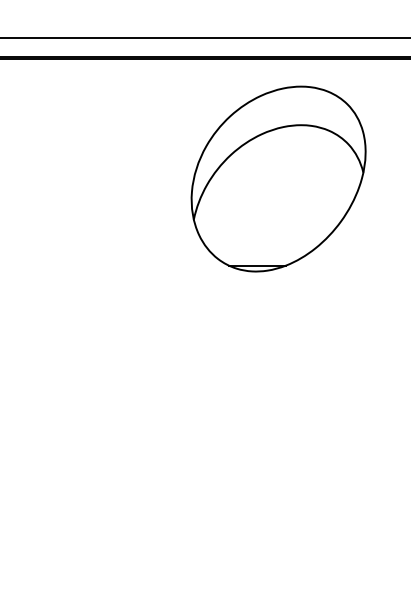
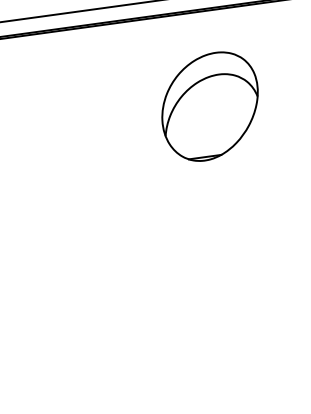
part: (278, 178) -> (210, 106), size x0.71

